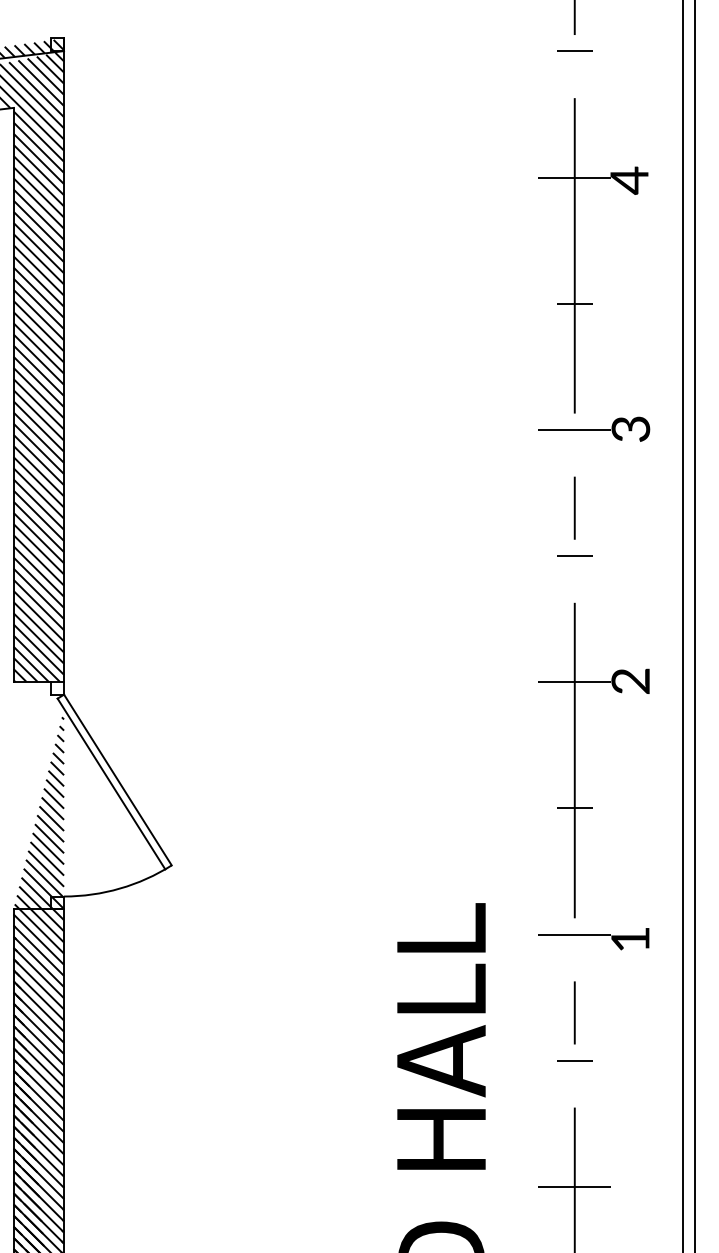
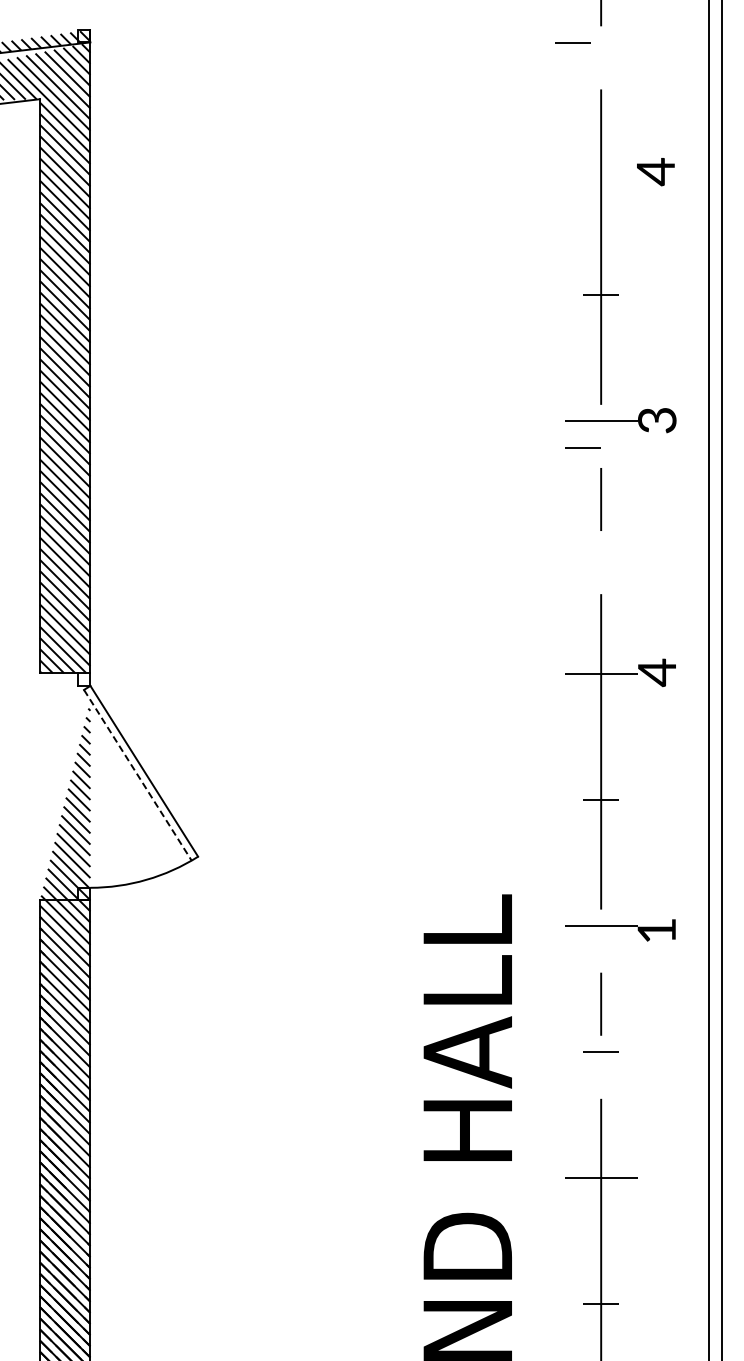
line: (574, 51) -> (572, 42), moved
line: (574, 177) -> (600, 168), removed
line: (574, 555) -> (582, 447), moved
text: (630, 681) -> (656, 672), 2 -> 4
line: (111, 784) -> (137, 775), solid -> dashed

